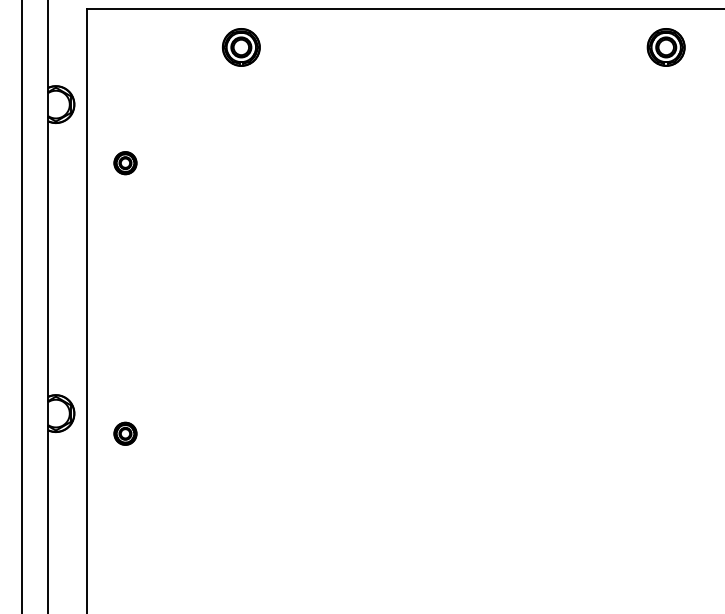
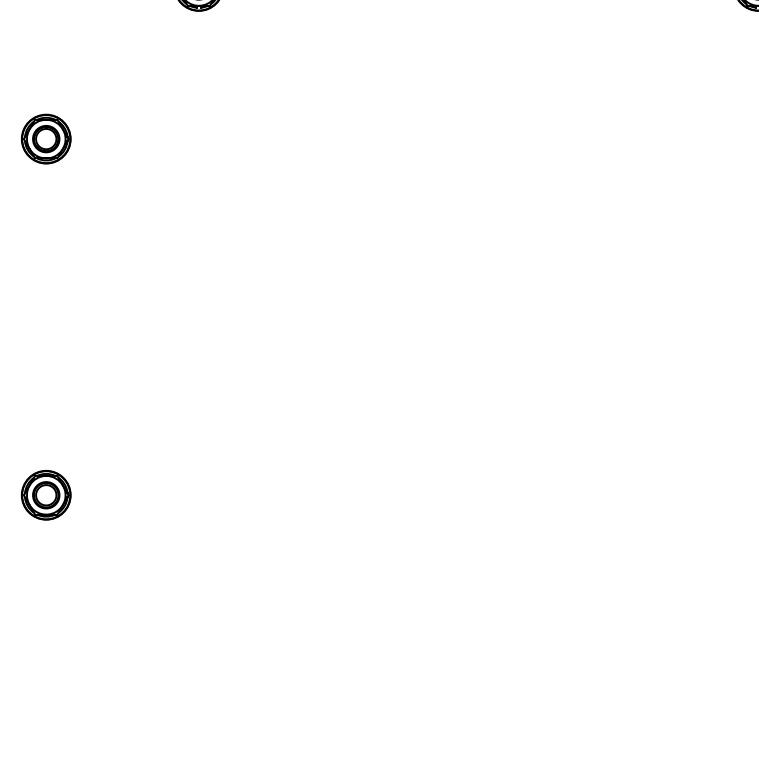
part: (125, 162) -> (46, 138), size x1.67
part: (125, 433) -> (46, 495), size x1.67

